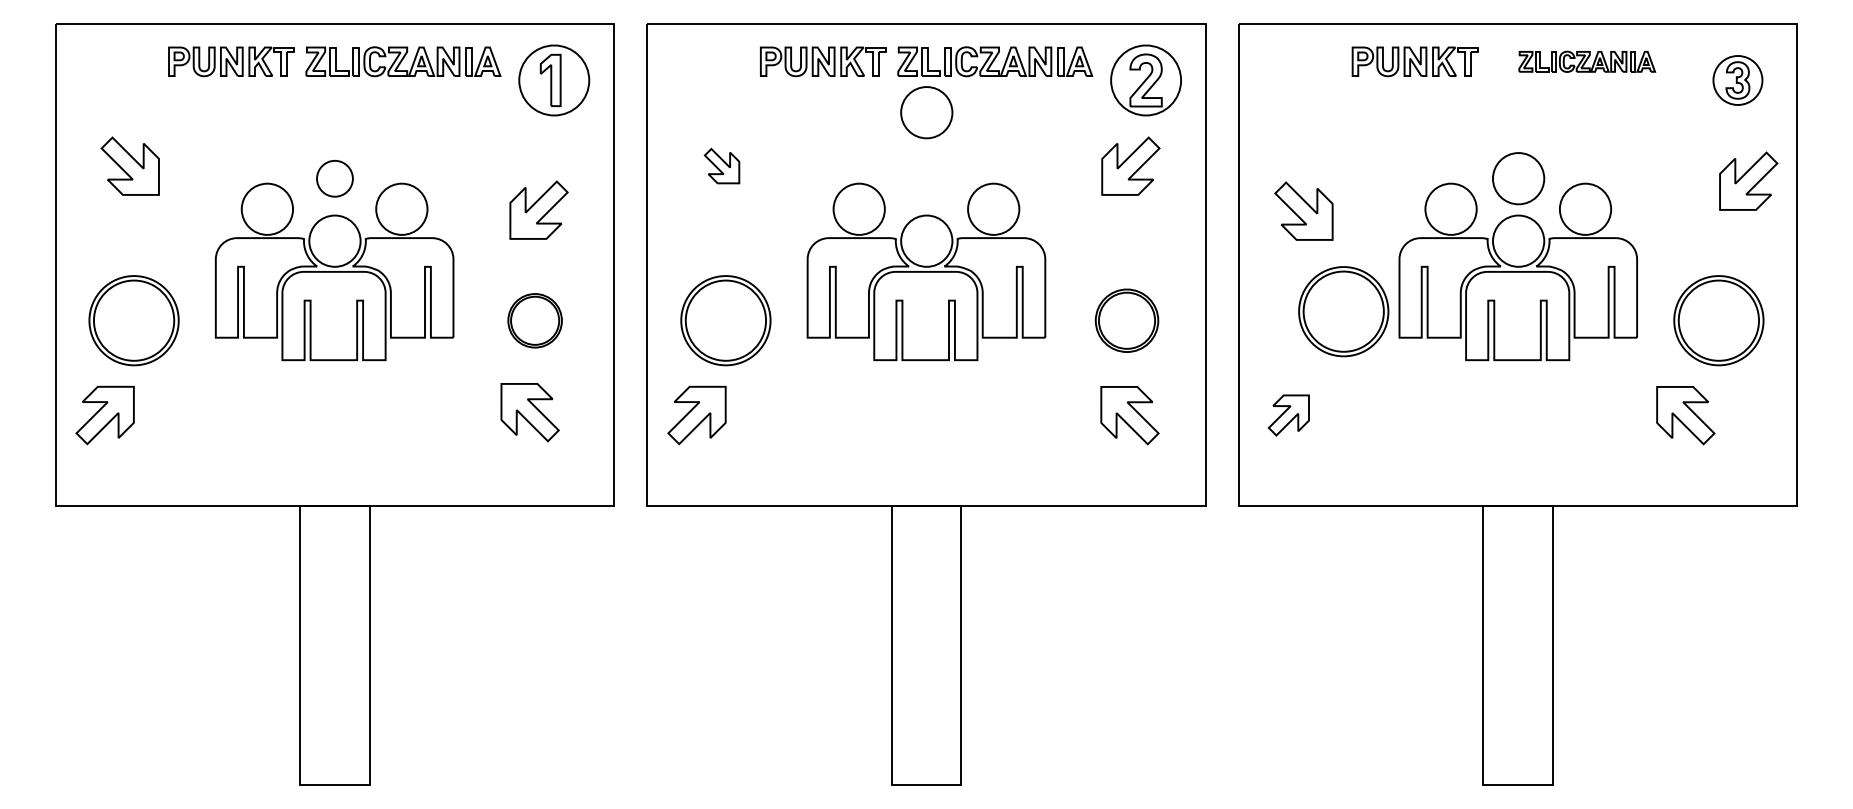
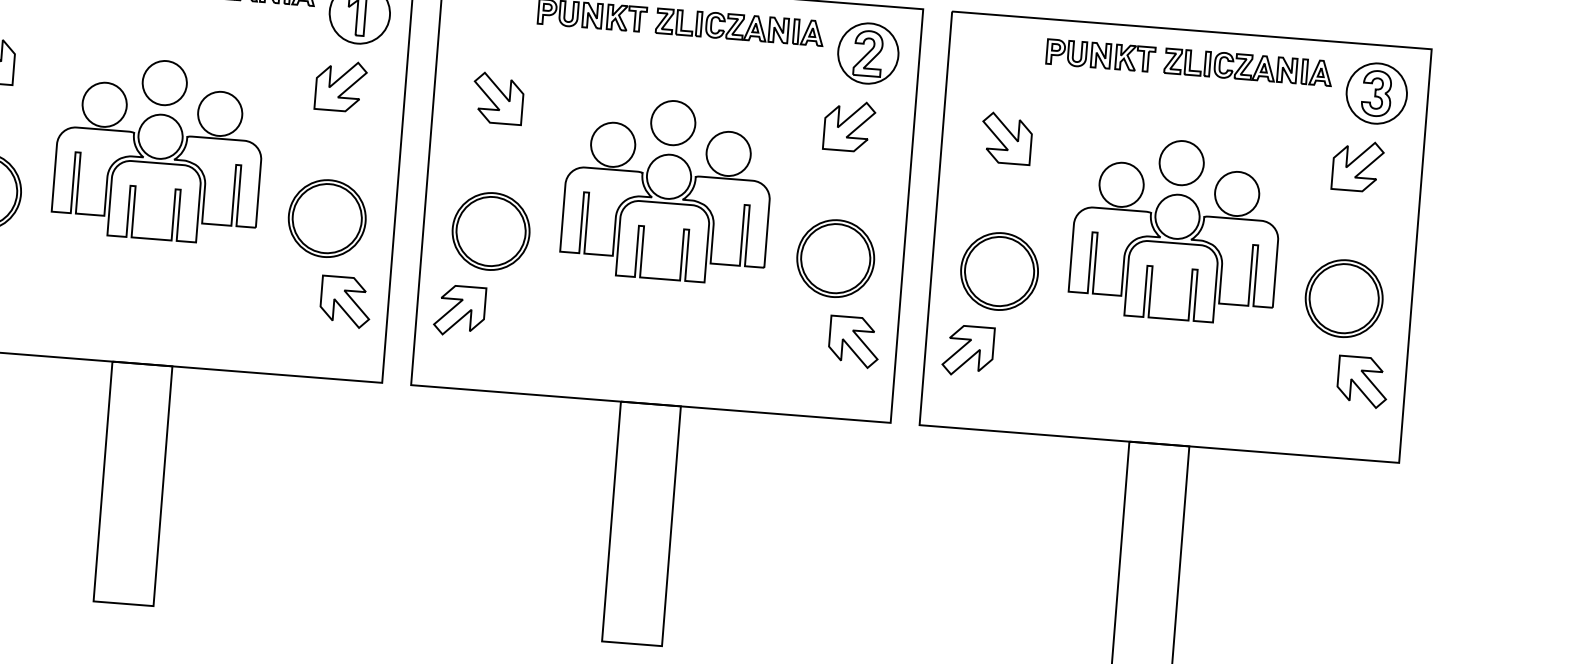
part: (1587, 61) -> (1248, 67), size x1.43
part: (1737, 80) -> (1376, 93), size x1.43
part: (926, 112) -> (673, 122), moved
part: (721, 165) -> (497, 97), size x1.67
part: (334, 178) -> (164, 82), size x1.43
part: (1748, 180) -> (1357, 165), moved
part: (538, 209) -> (340, 85), moved
part: (1303, 210) -> (1006, 137), moved
part: (1343, 311) -> (999, 271), moved
part: (534, 320) -> (326, 218), size x1.67
part: (1126, 320) -> (835, 258), size x1.43
part: (529, 412) -> (345, 302), moved
part: (1129, 415) -> (853, 342), moved
part: (1288, 415) -> (968, 351), size x1.43
part: (1685, 415) -> (1362, 382), moved

